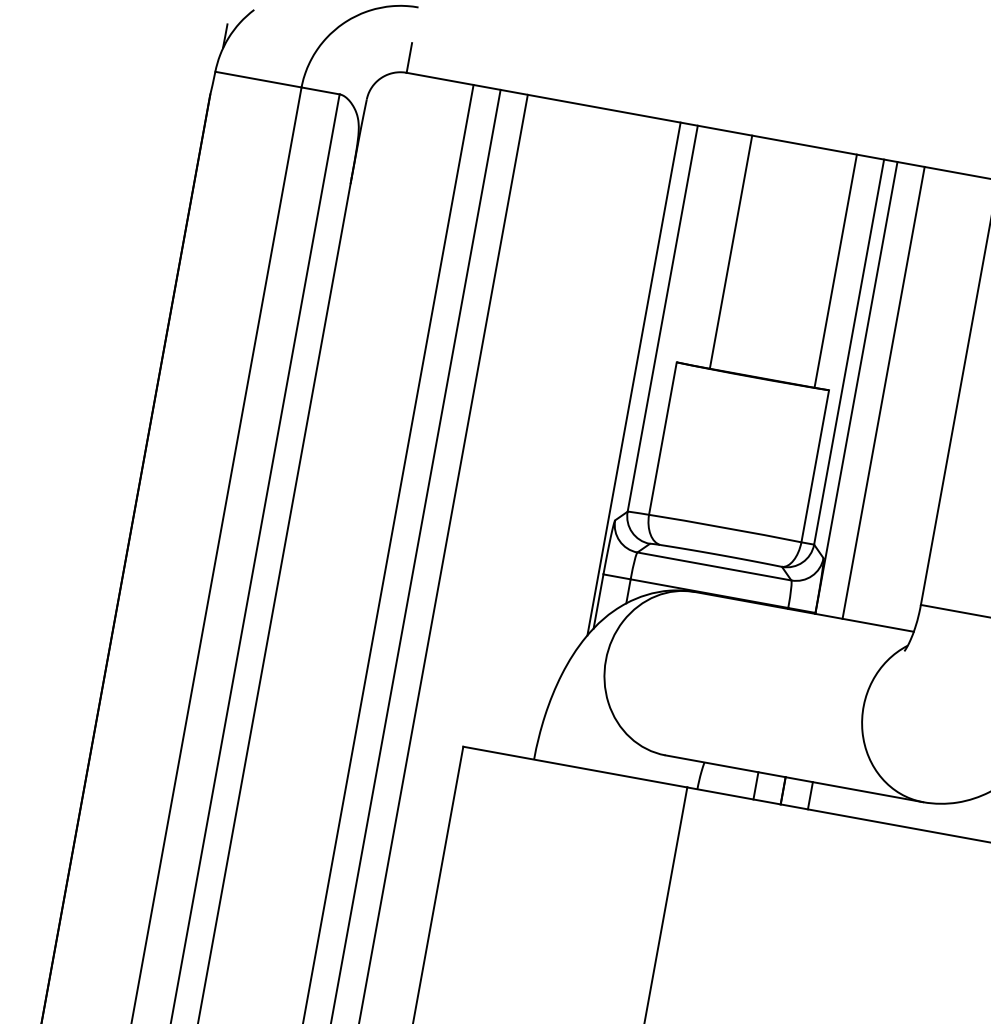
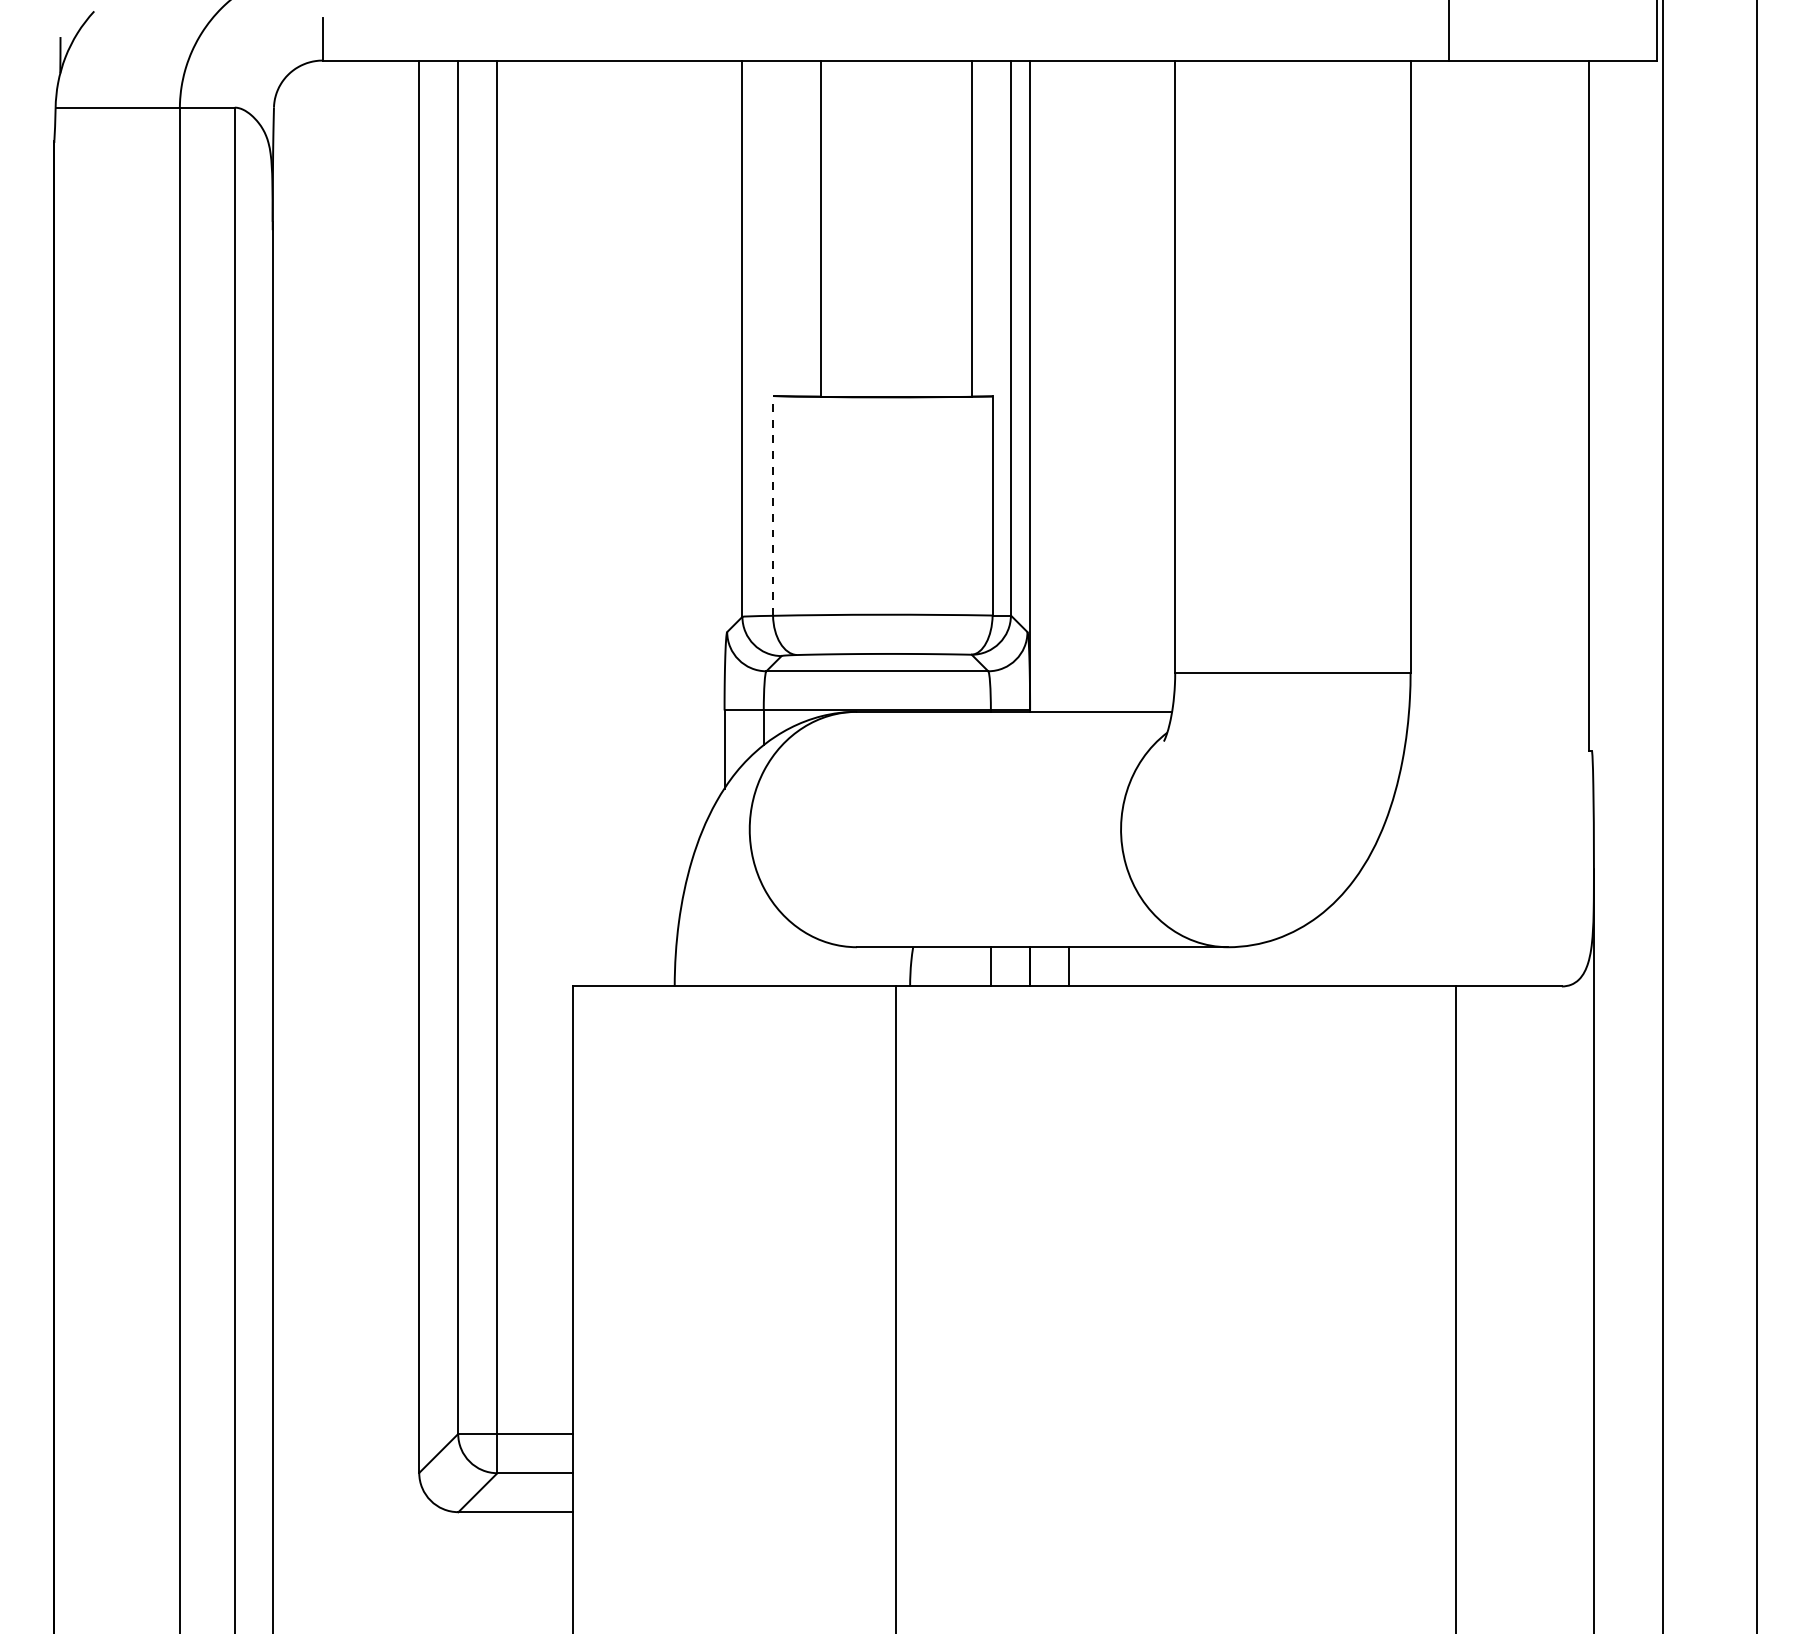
line: (634, 378) -> (717, 429), removed
line: (883, 392) -> (1069, 385), removed
line: (663, 438) -> (773, 505), solid -> dashed

